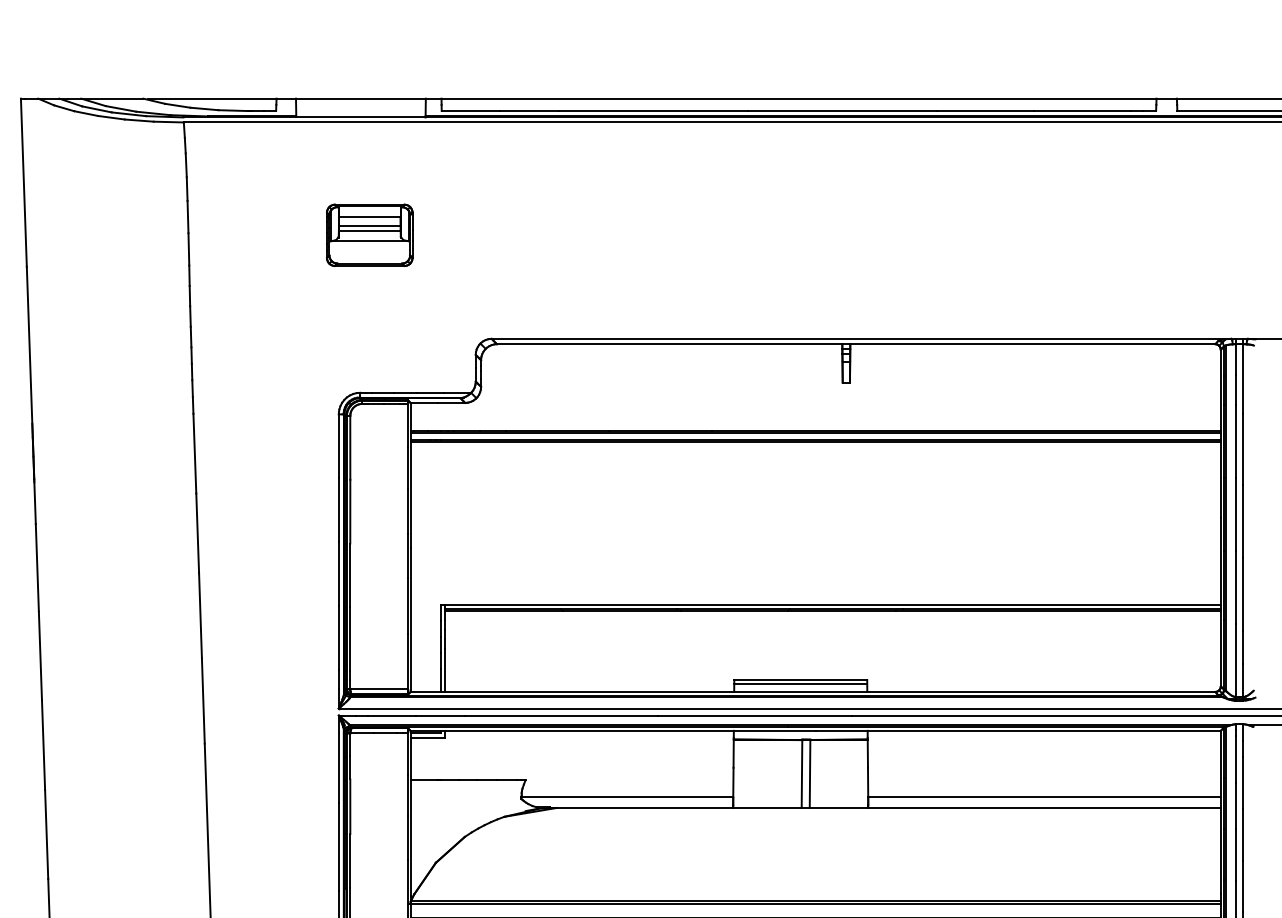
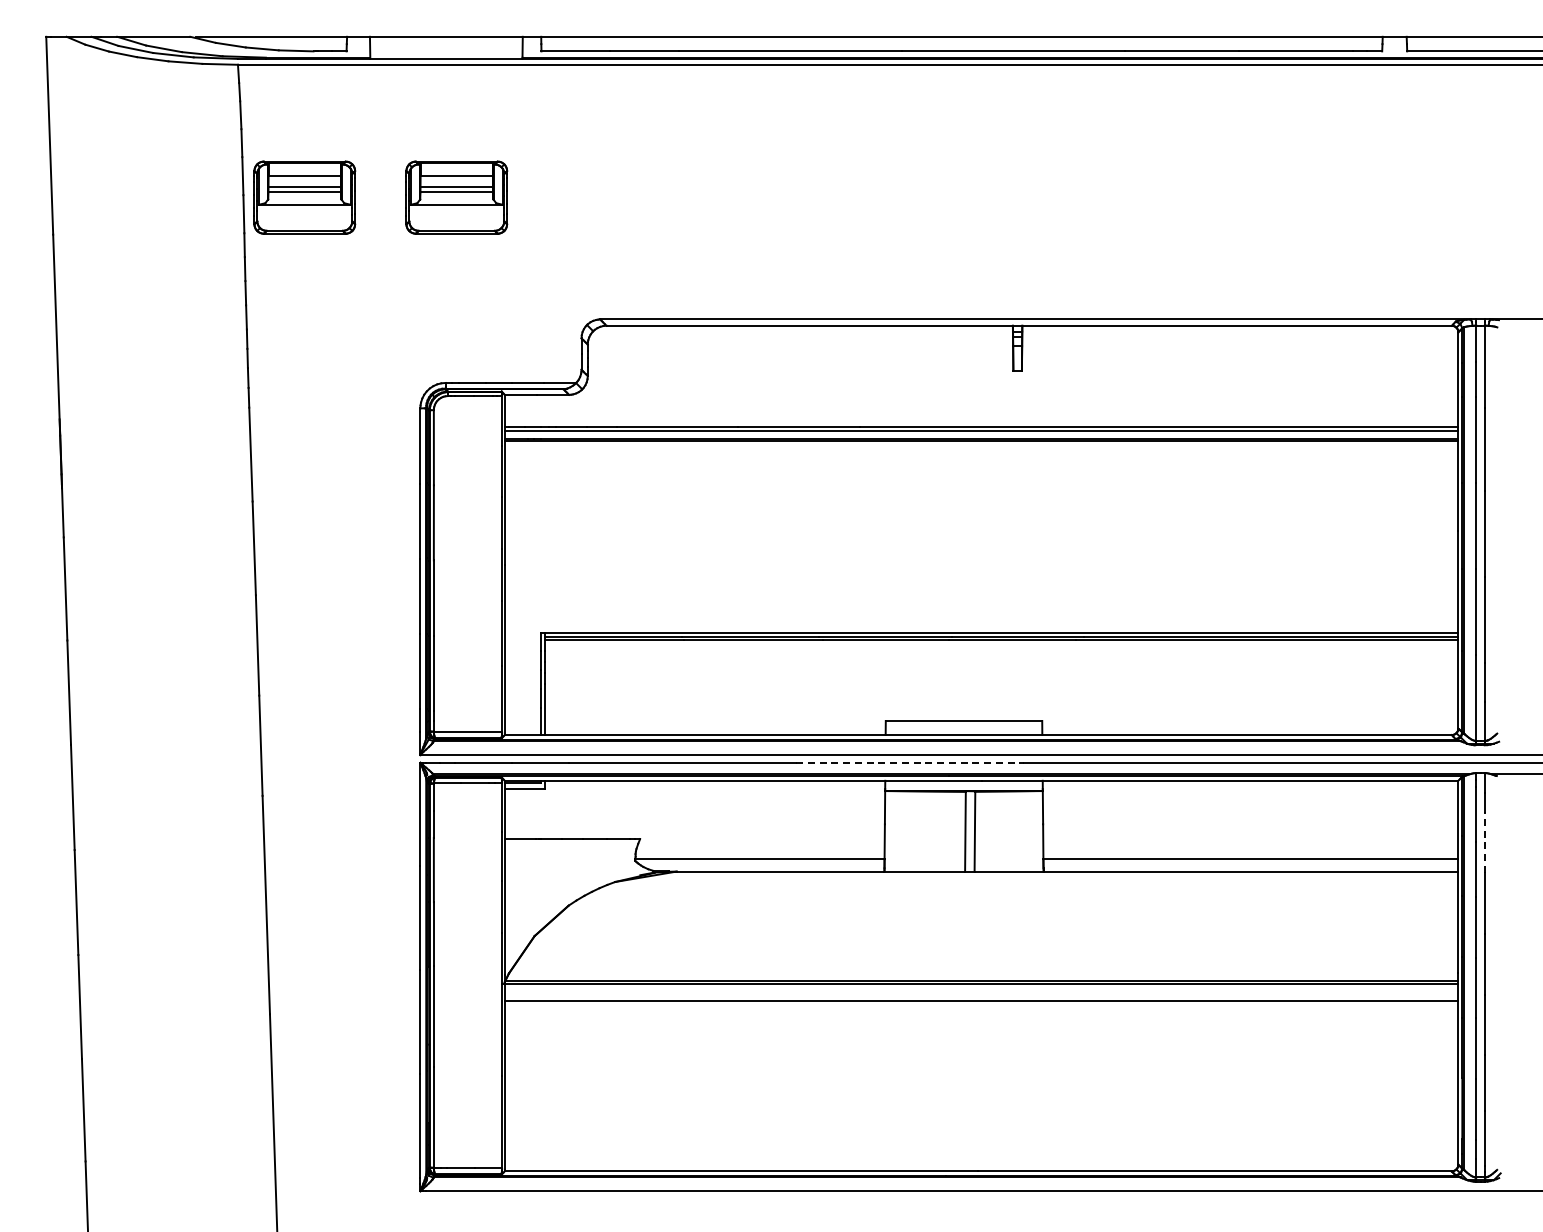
part: (240, 235) -> (304, 197), added
line: (800, 683) -> (963, 725), removed
line: (755, 715) -> (910, 762), solid -> dashed
line: (1243, 782) -> (1484, 841), solid -> dashed

